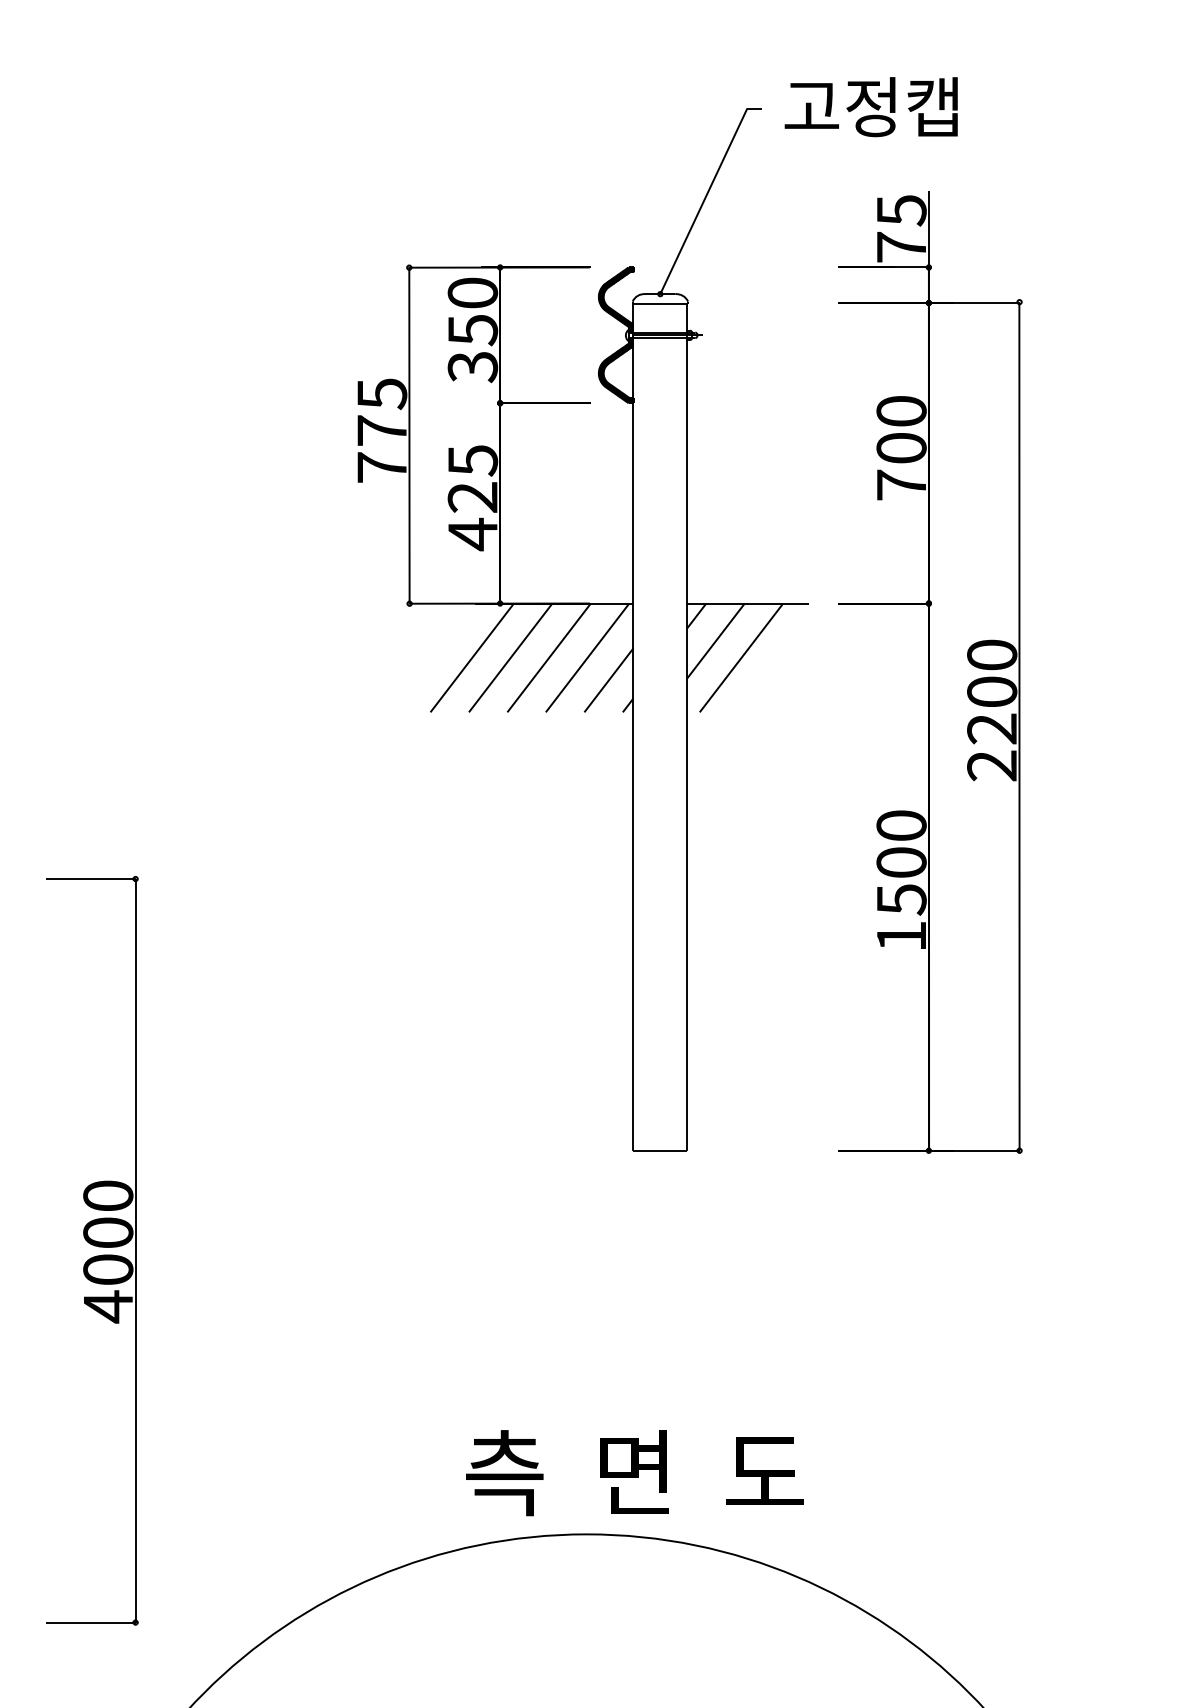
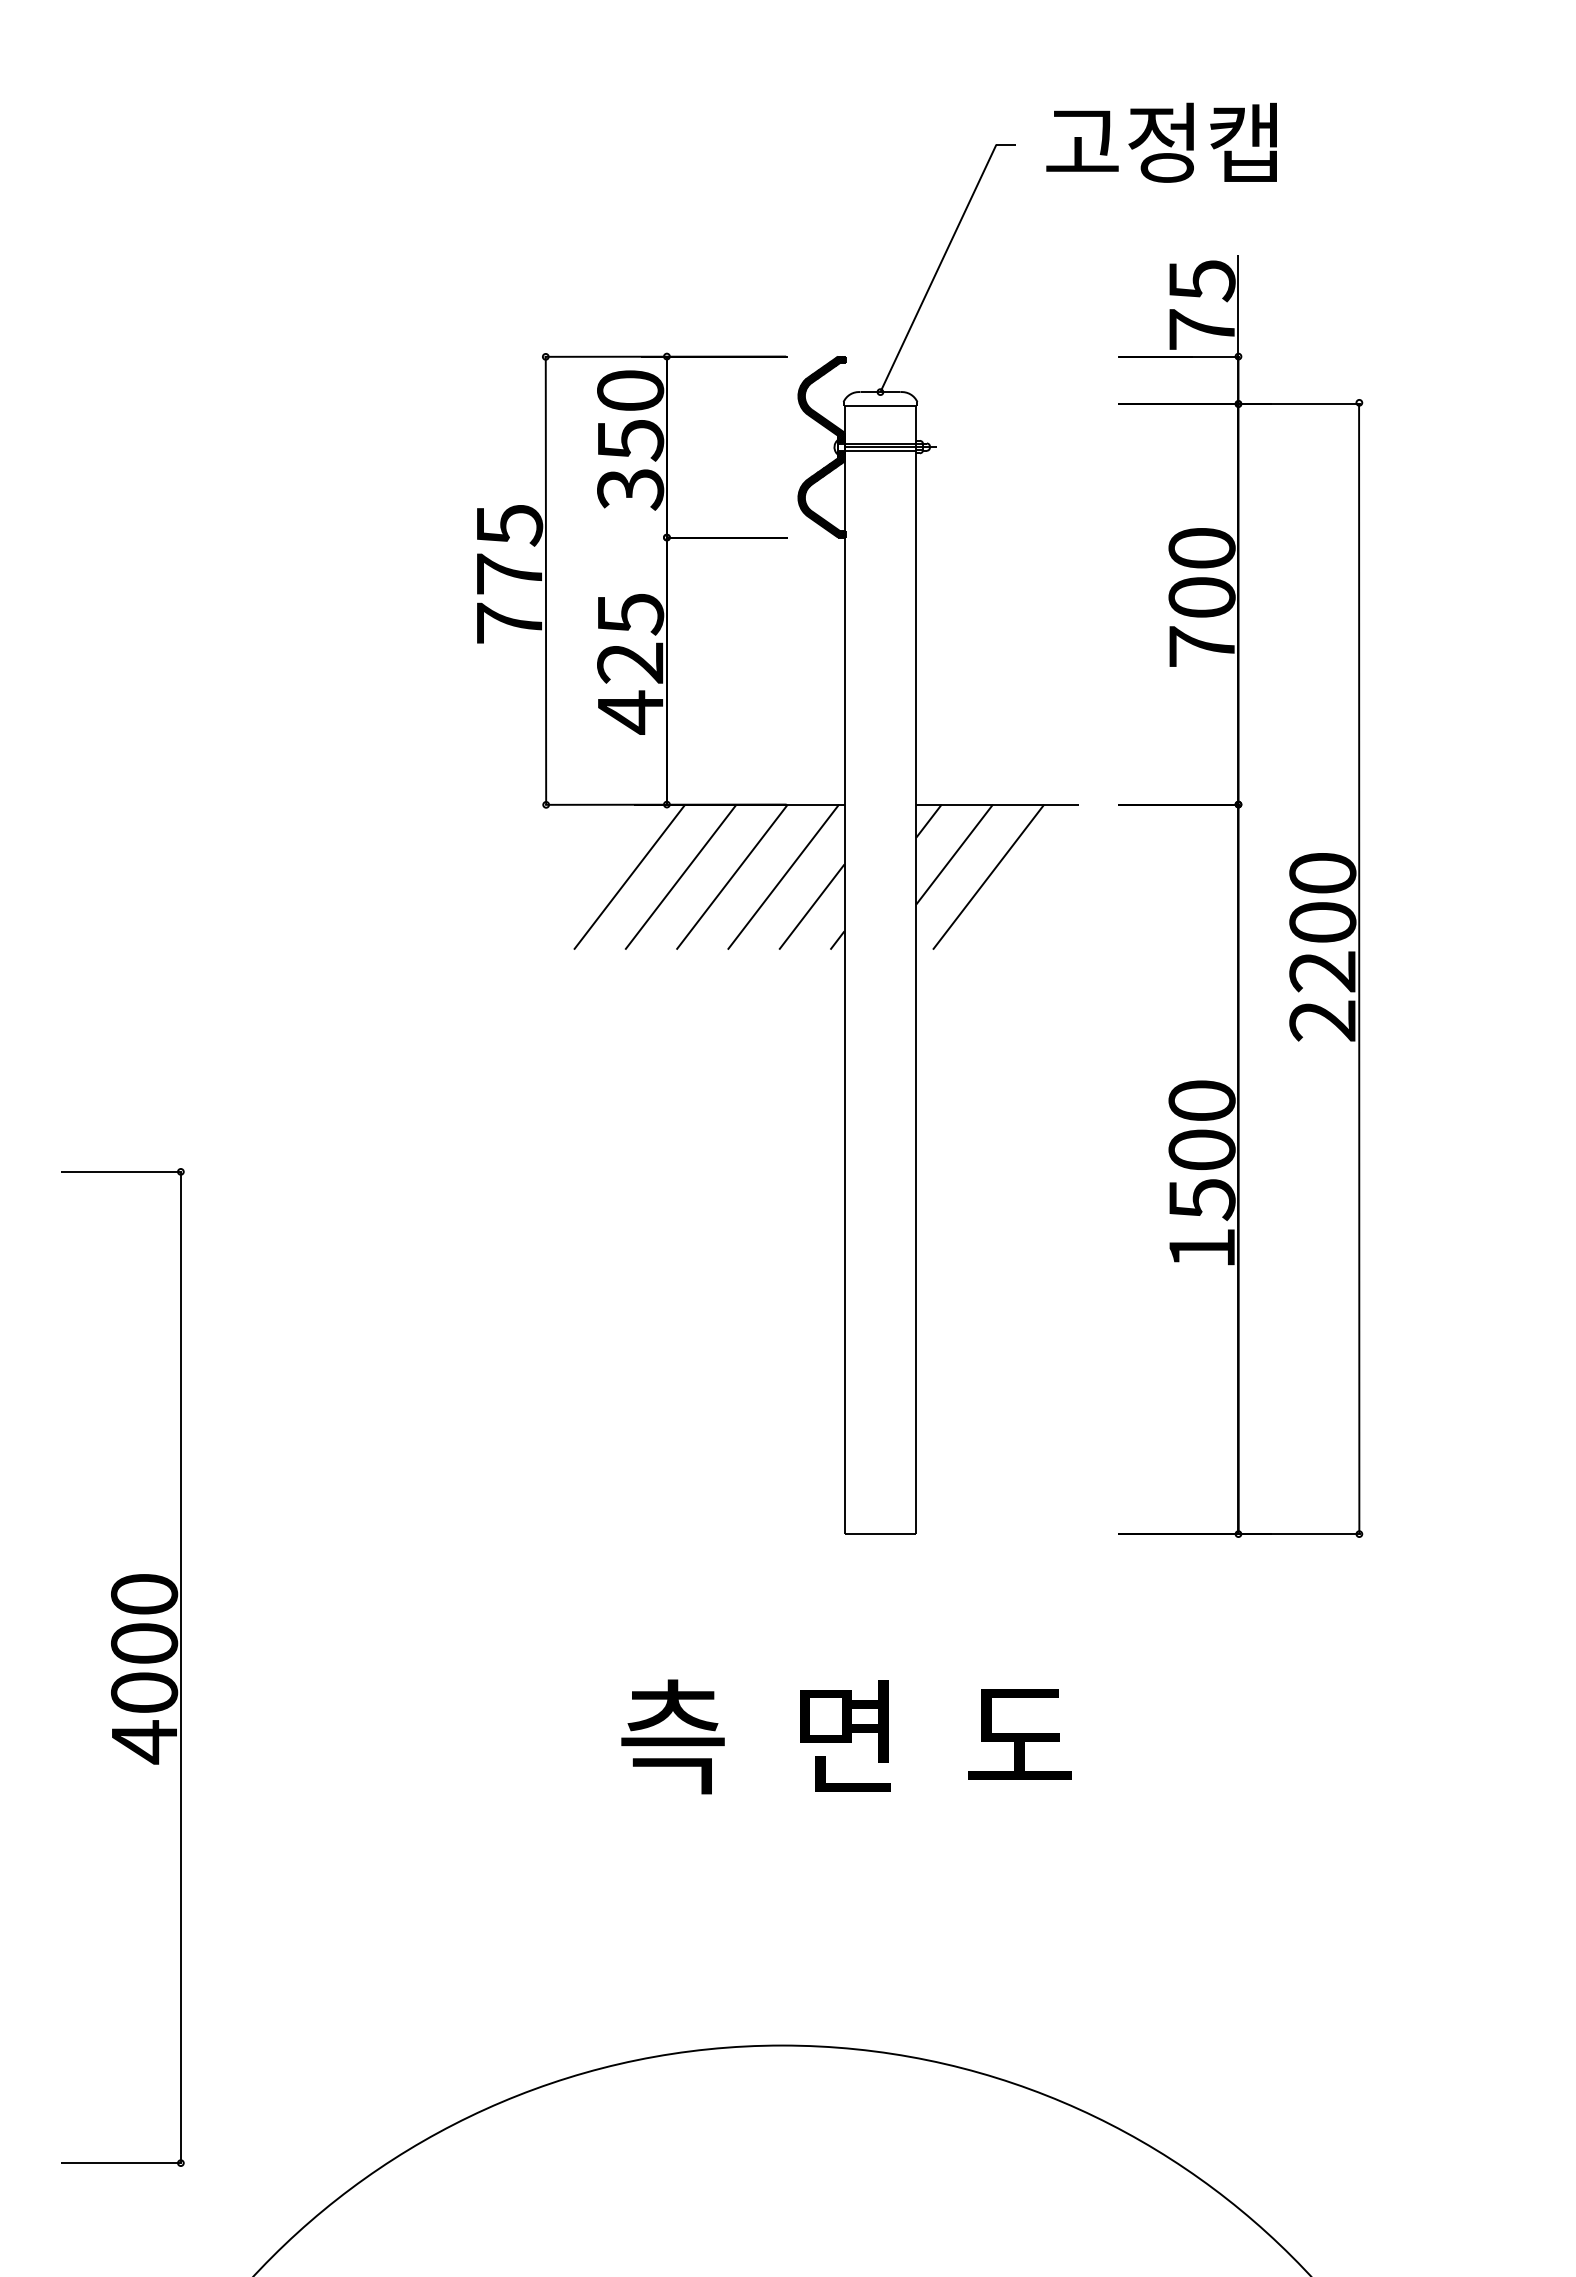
text: (634, 1472) -> (846, 1736), moved

